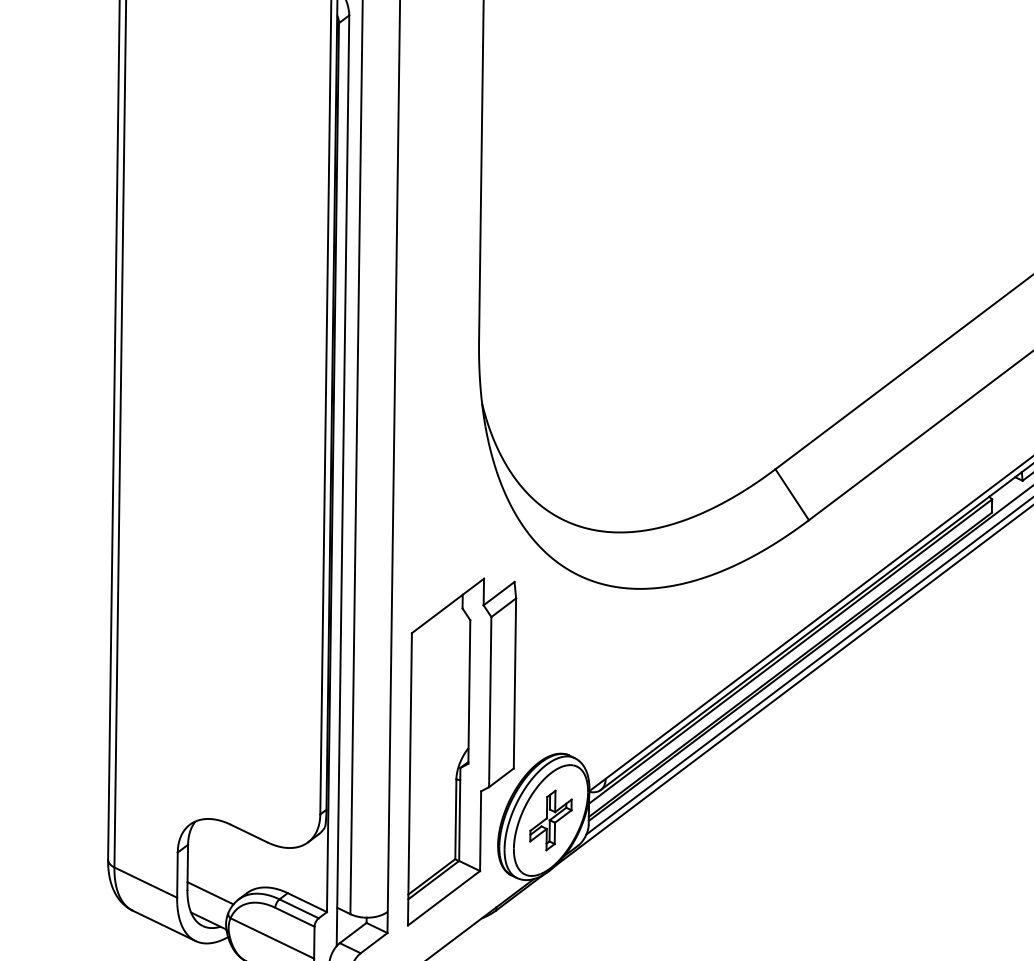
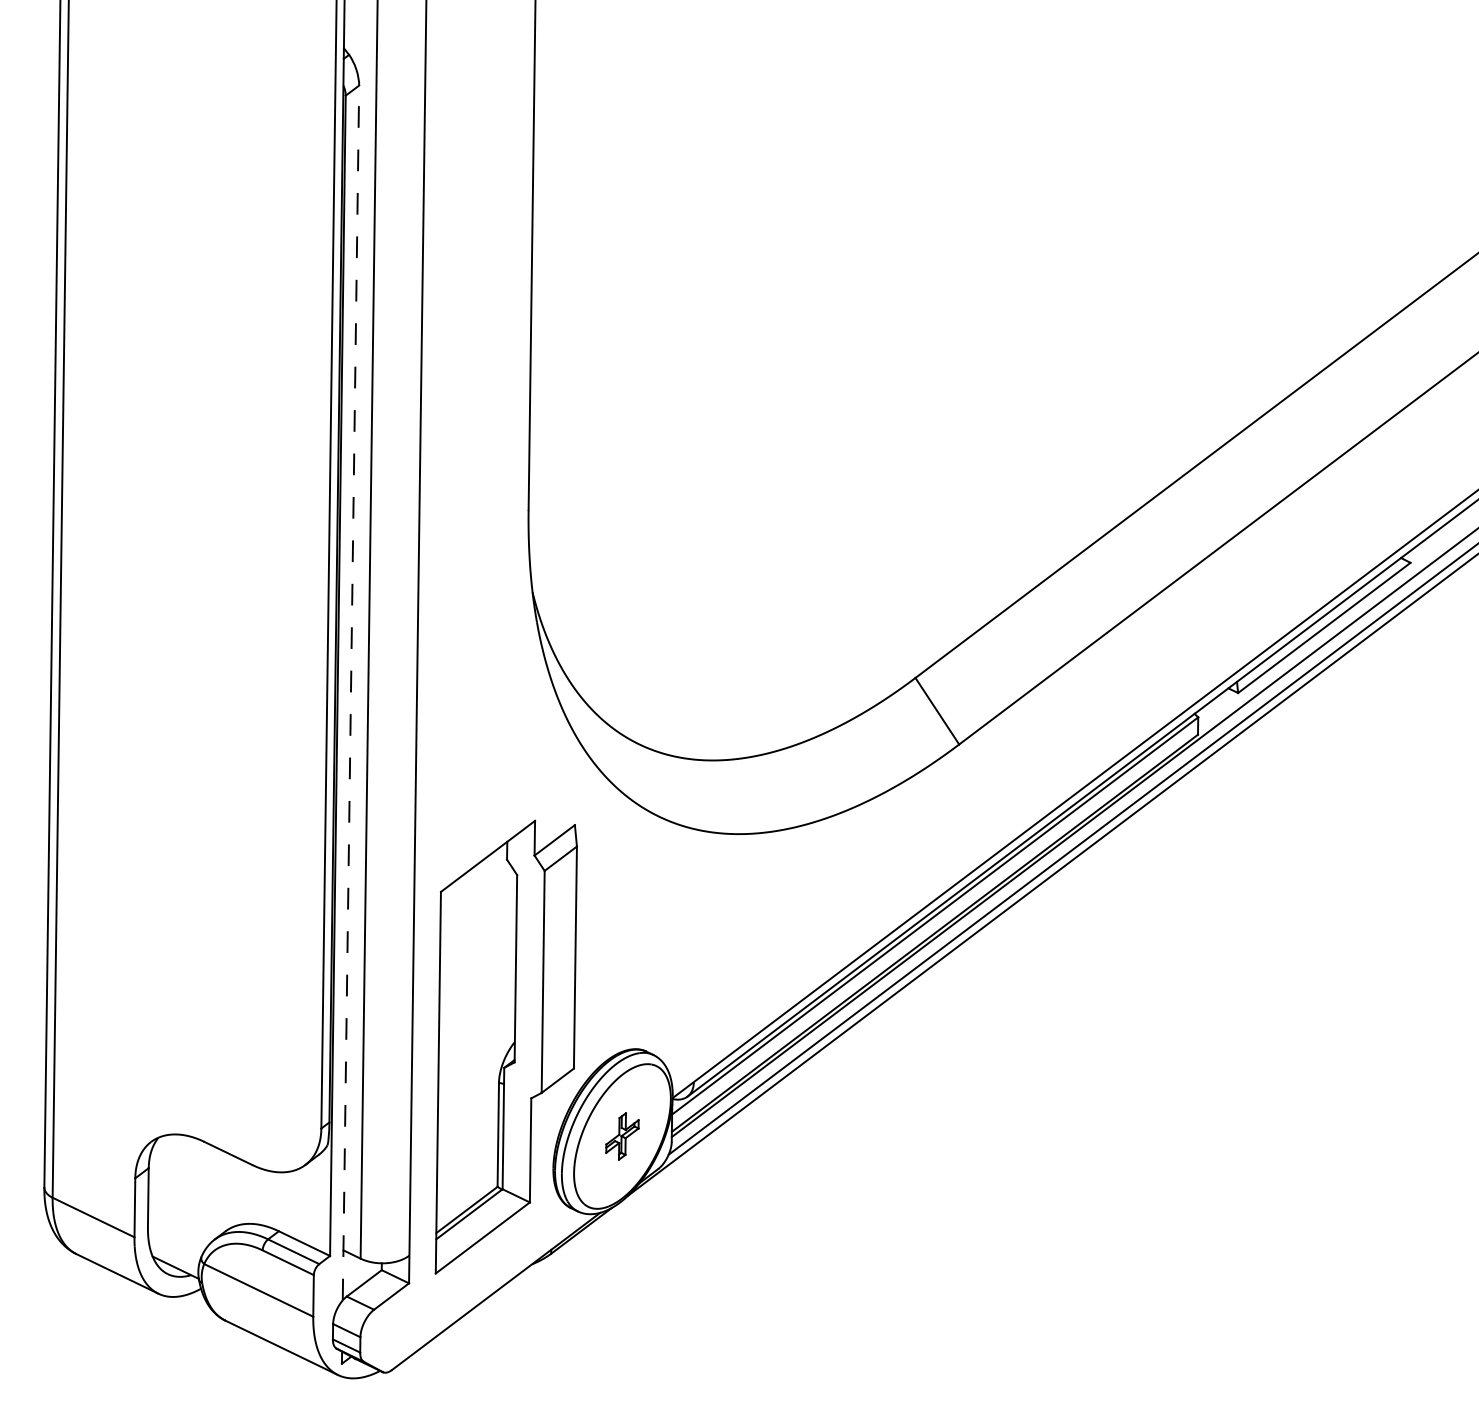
line: (342, 480) -> (350, 692), solid -> dashed
part: (551, 820) -> (622, 1136), size x0.6
line: (210, 892) -> (178, 1230), removed

